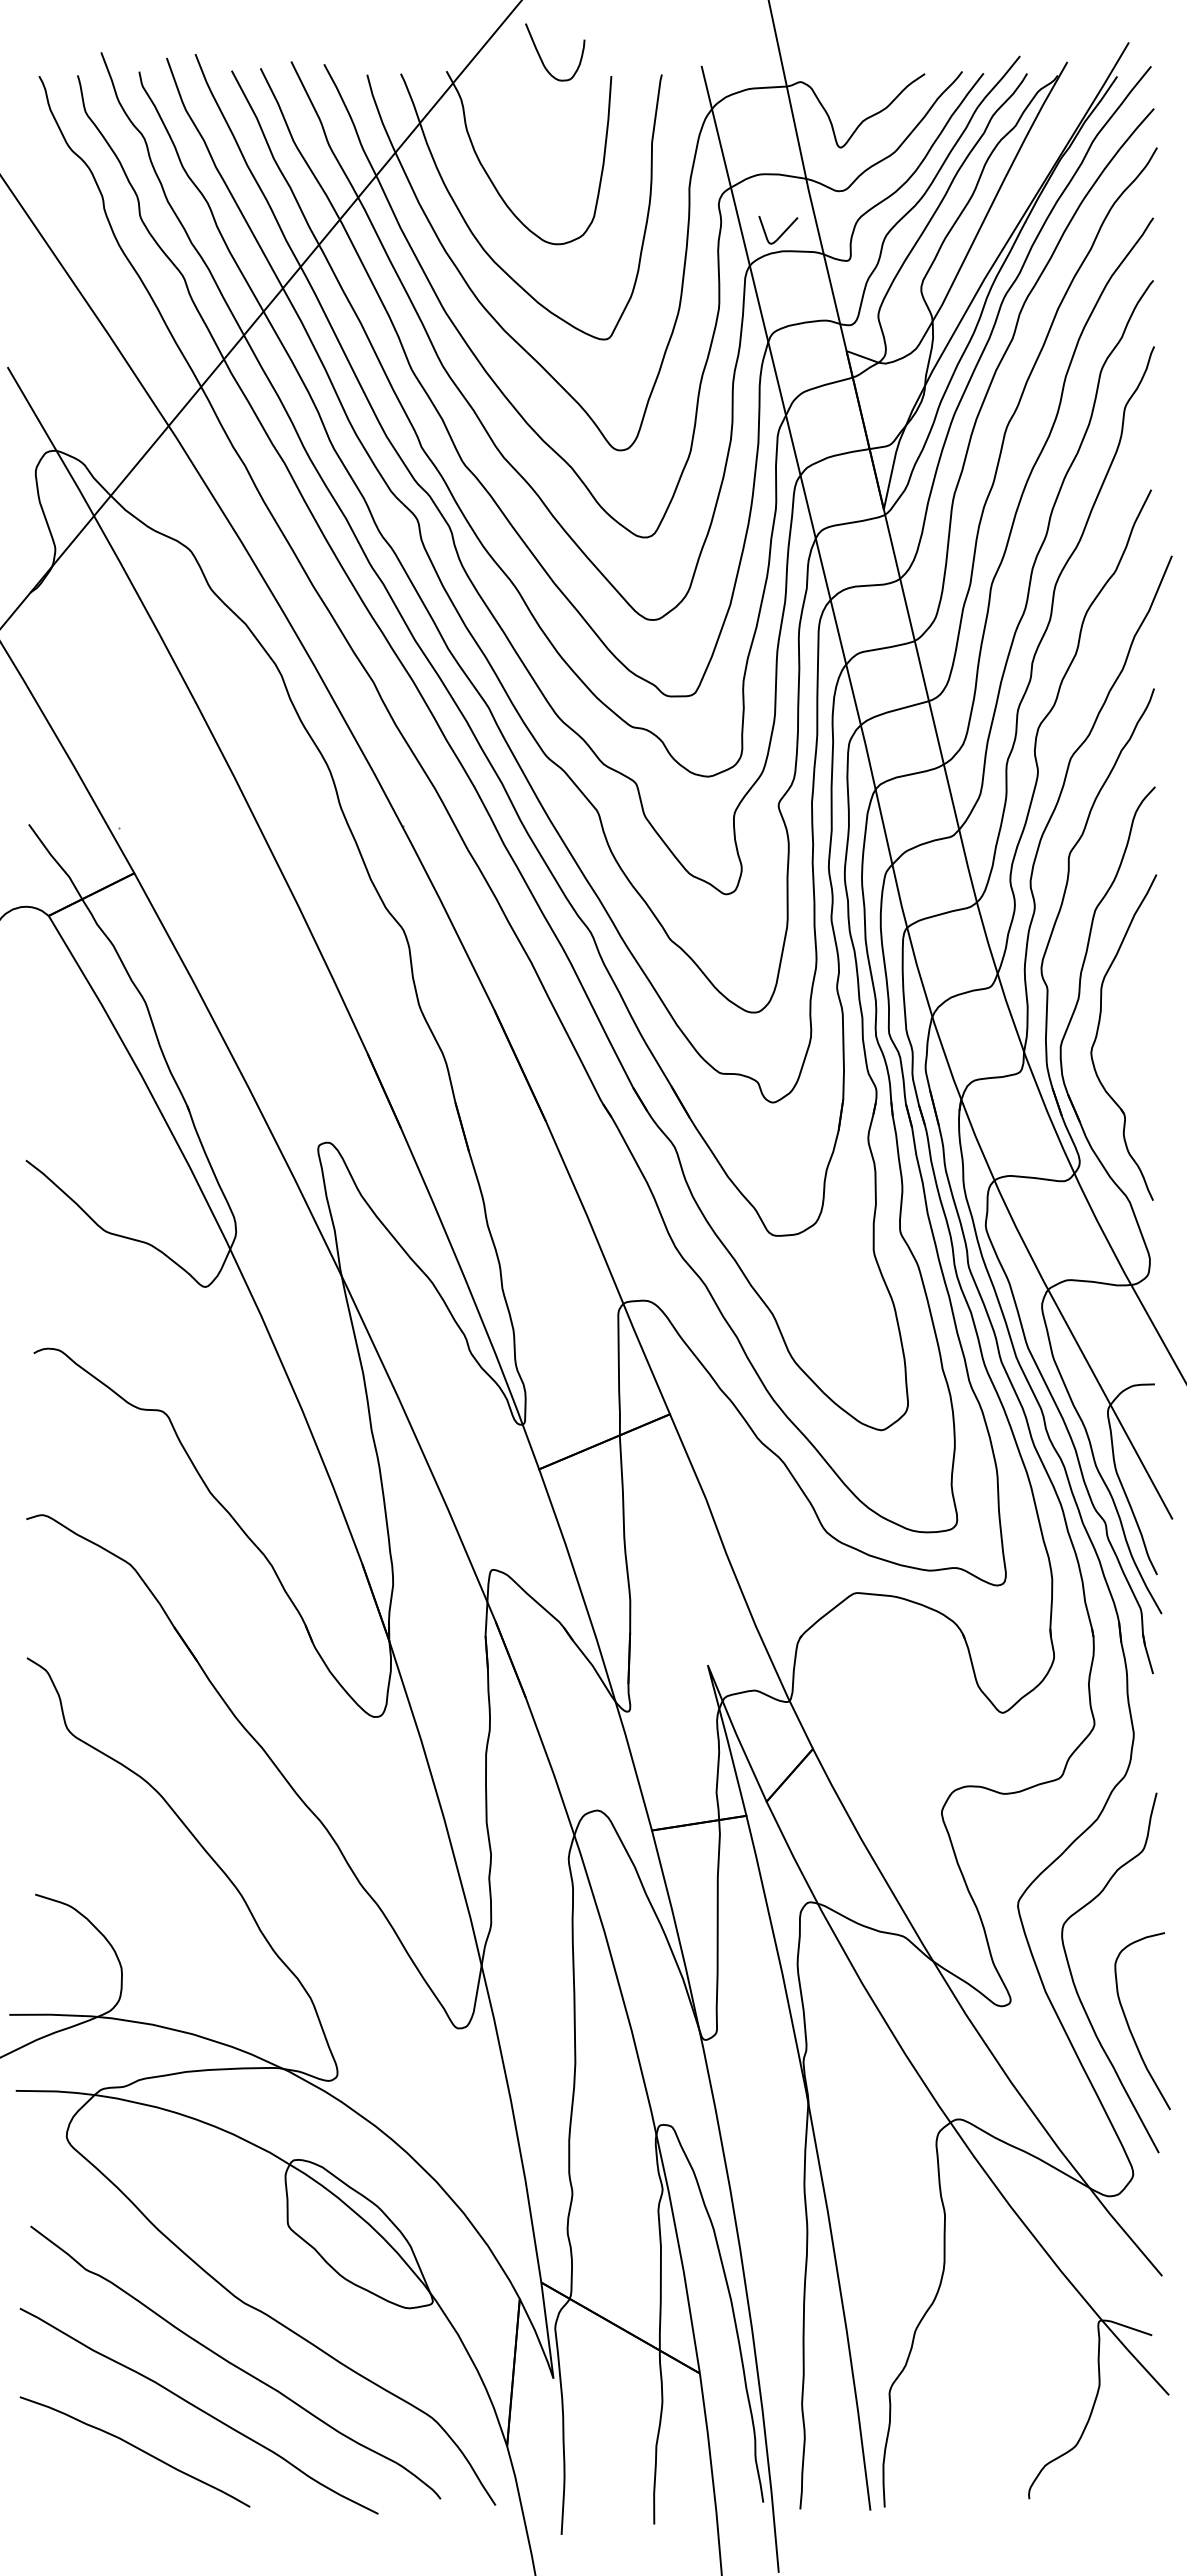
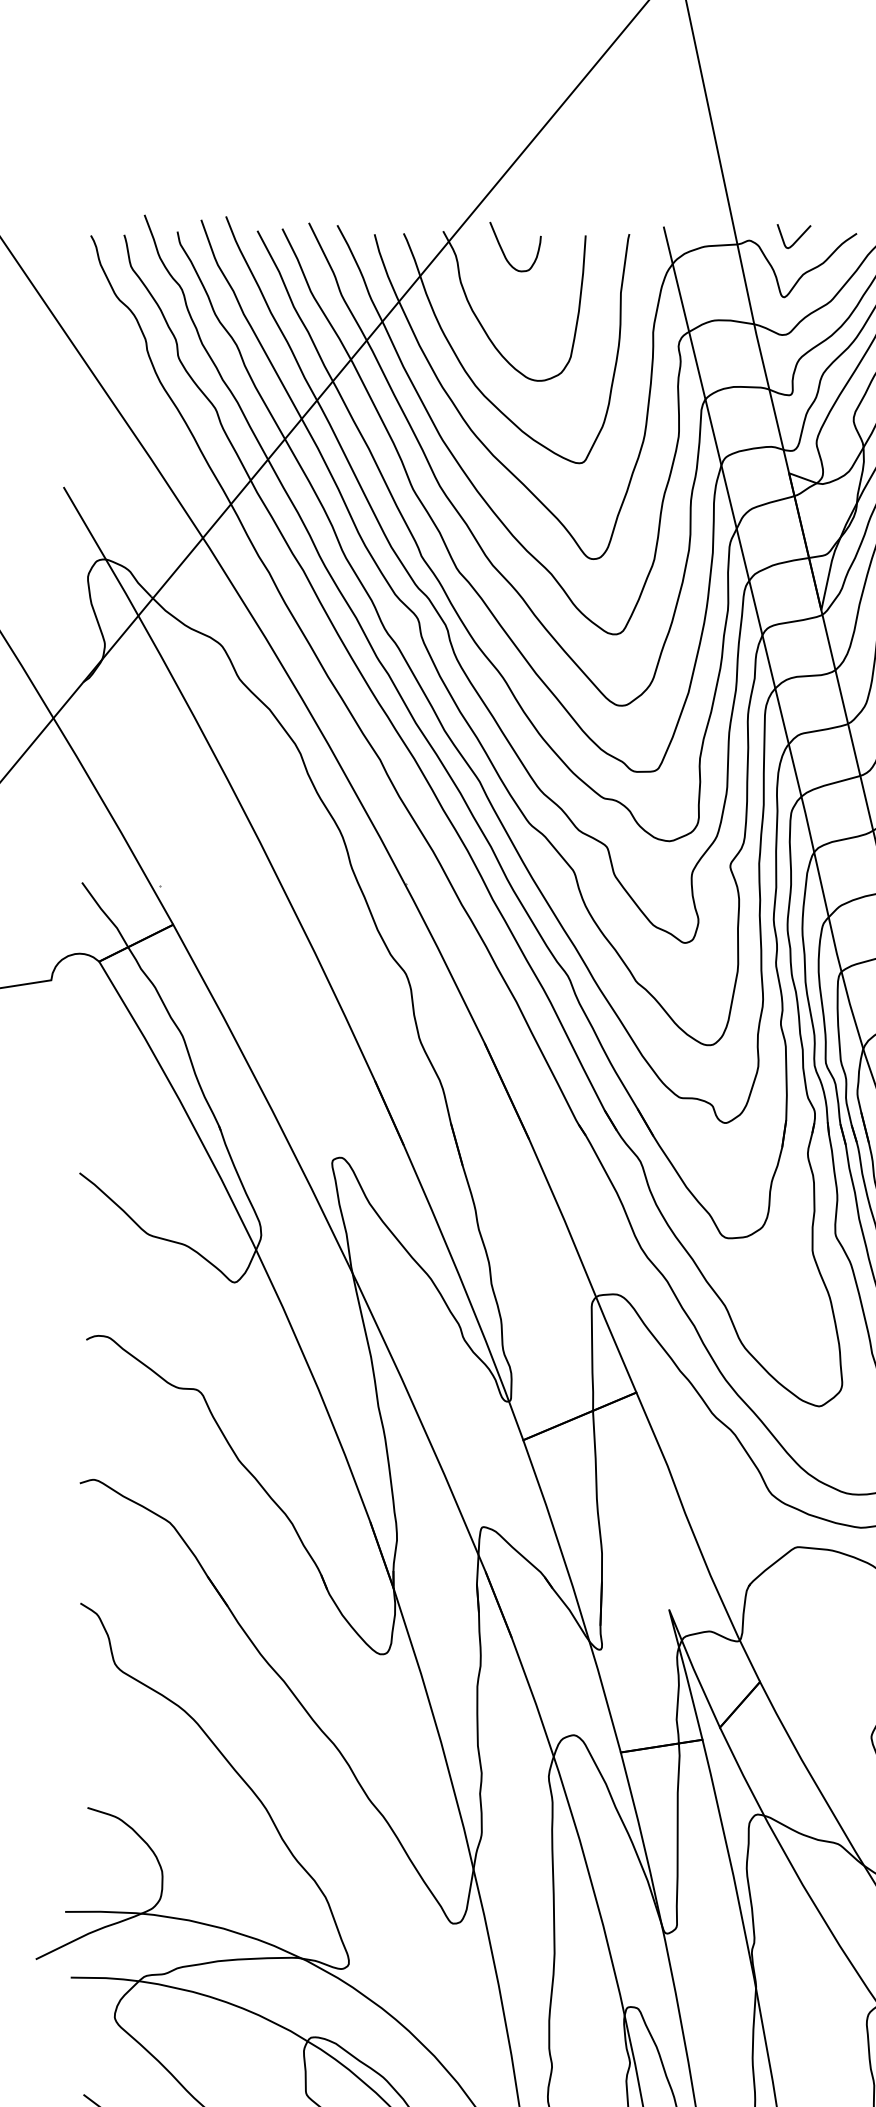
curve: (542, 59) -> (504, 253), moved
curve: (781, 233) -> (796, 239), moved

